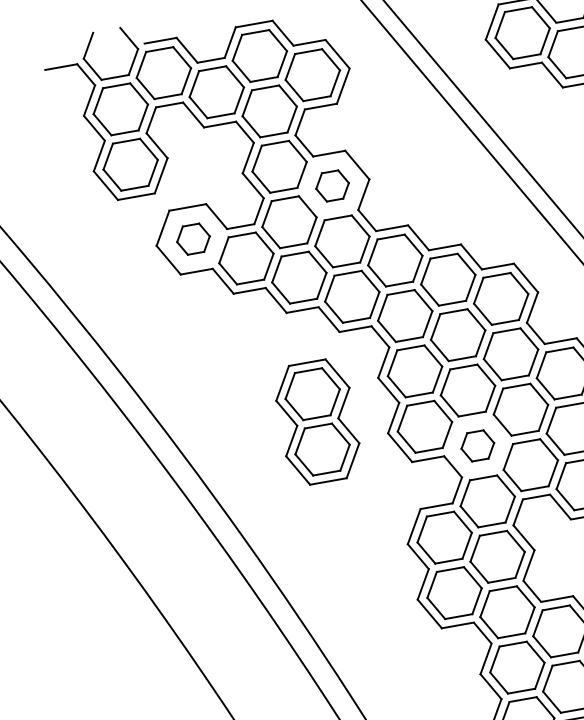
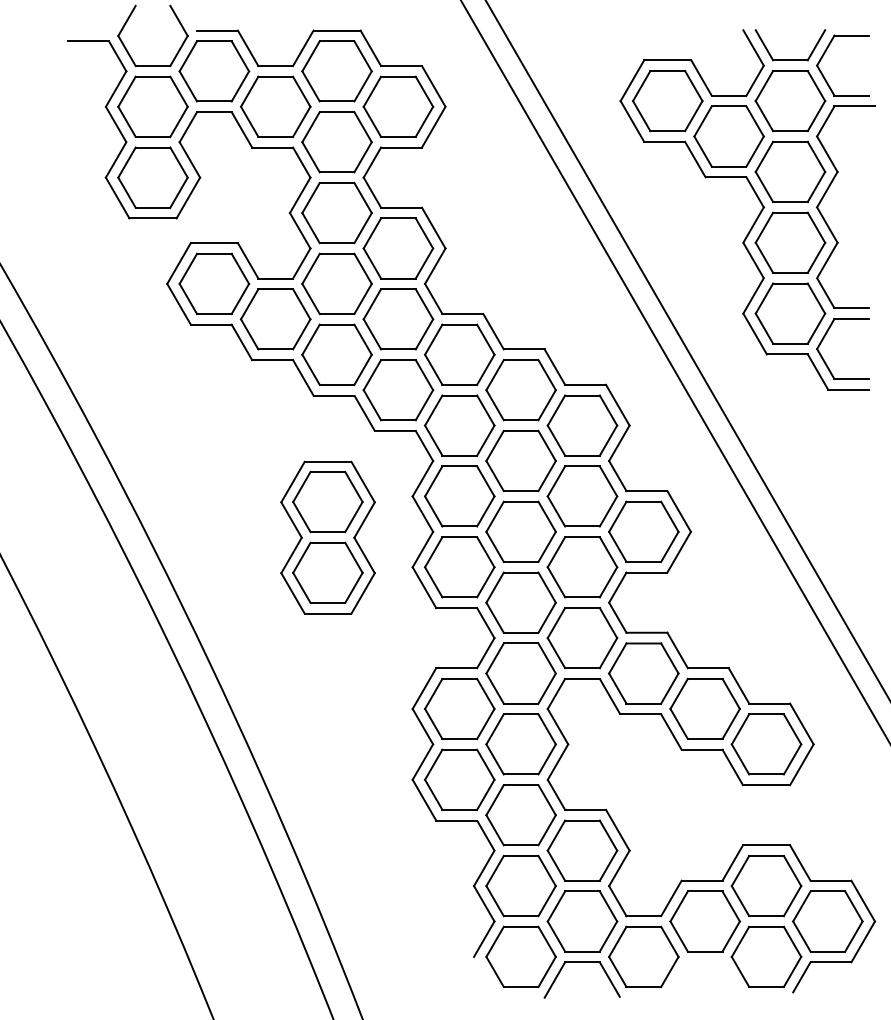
part: (332, 186) -> (398, 248), size x1.67
part: (193, 239) -> (214, 283), size x1.67
part: (477, 445) -> (520, 602), size x1.67

